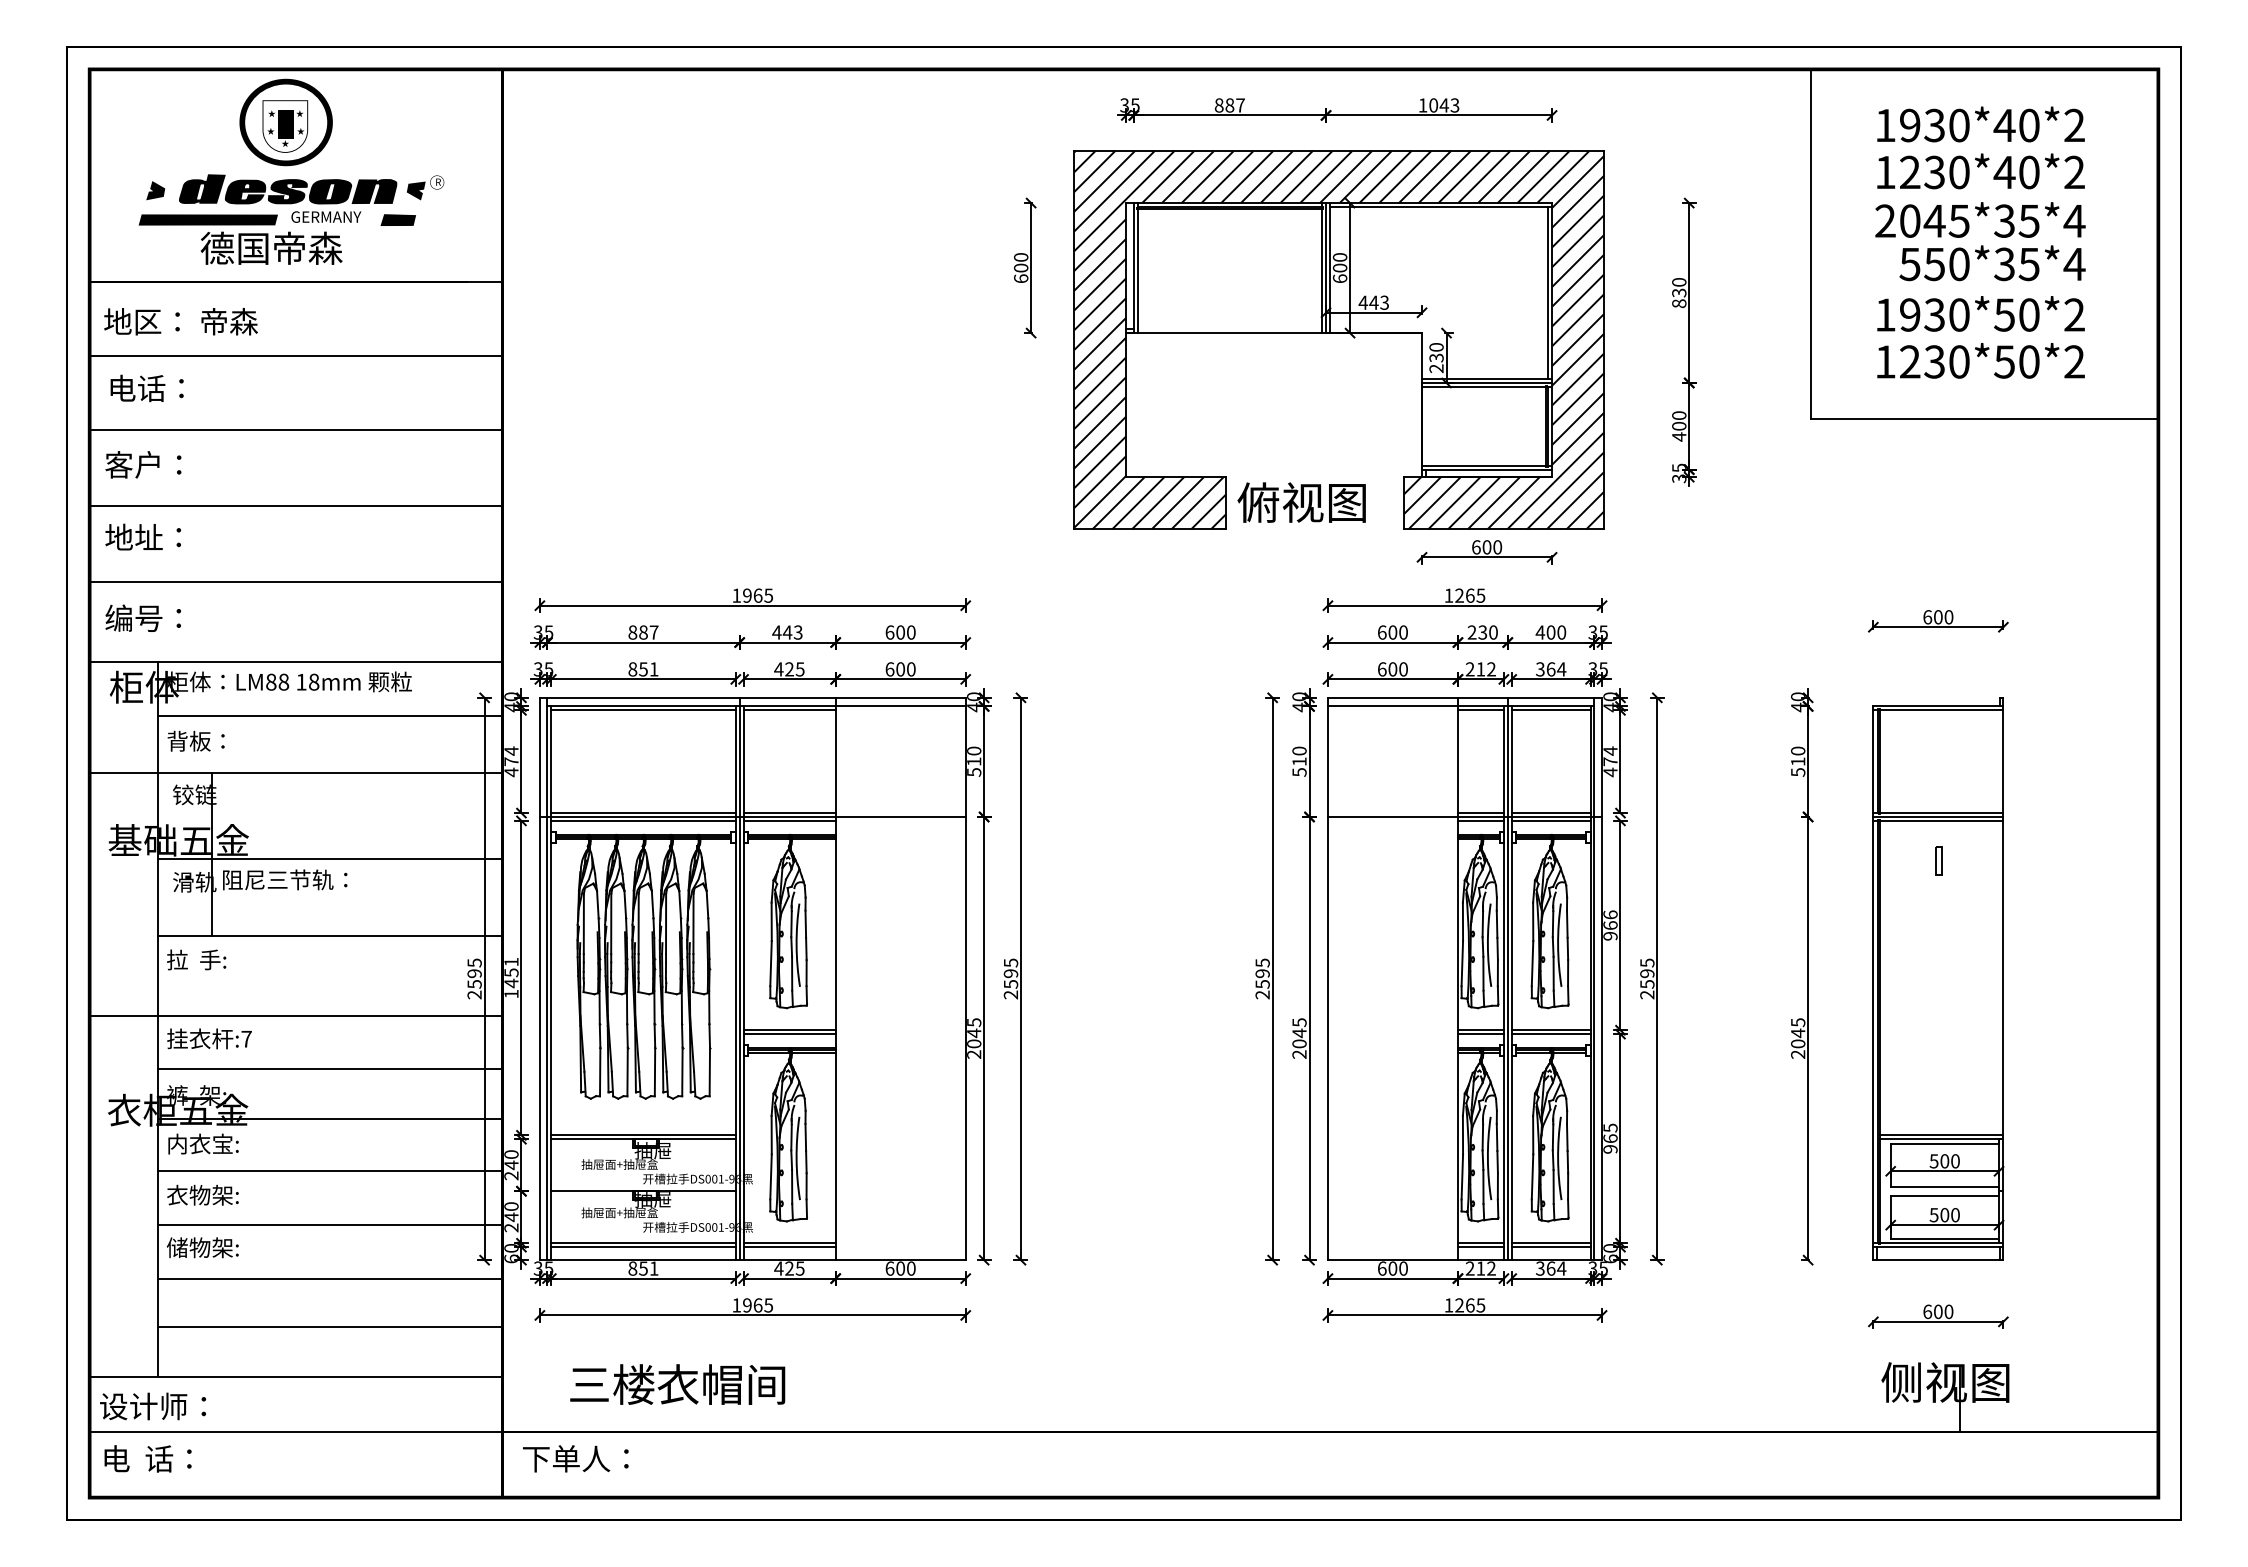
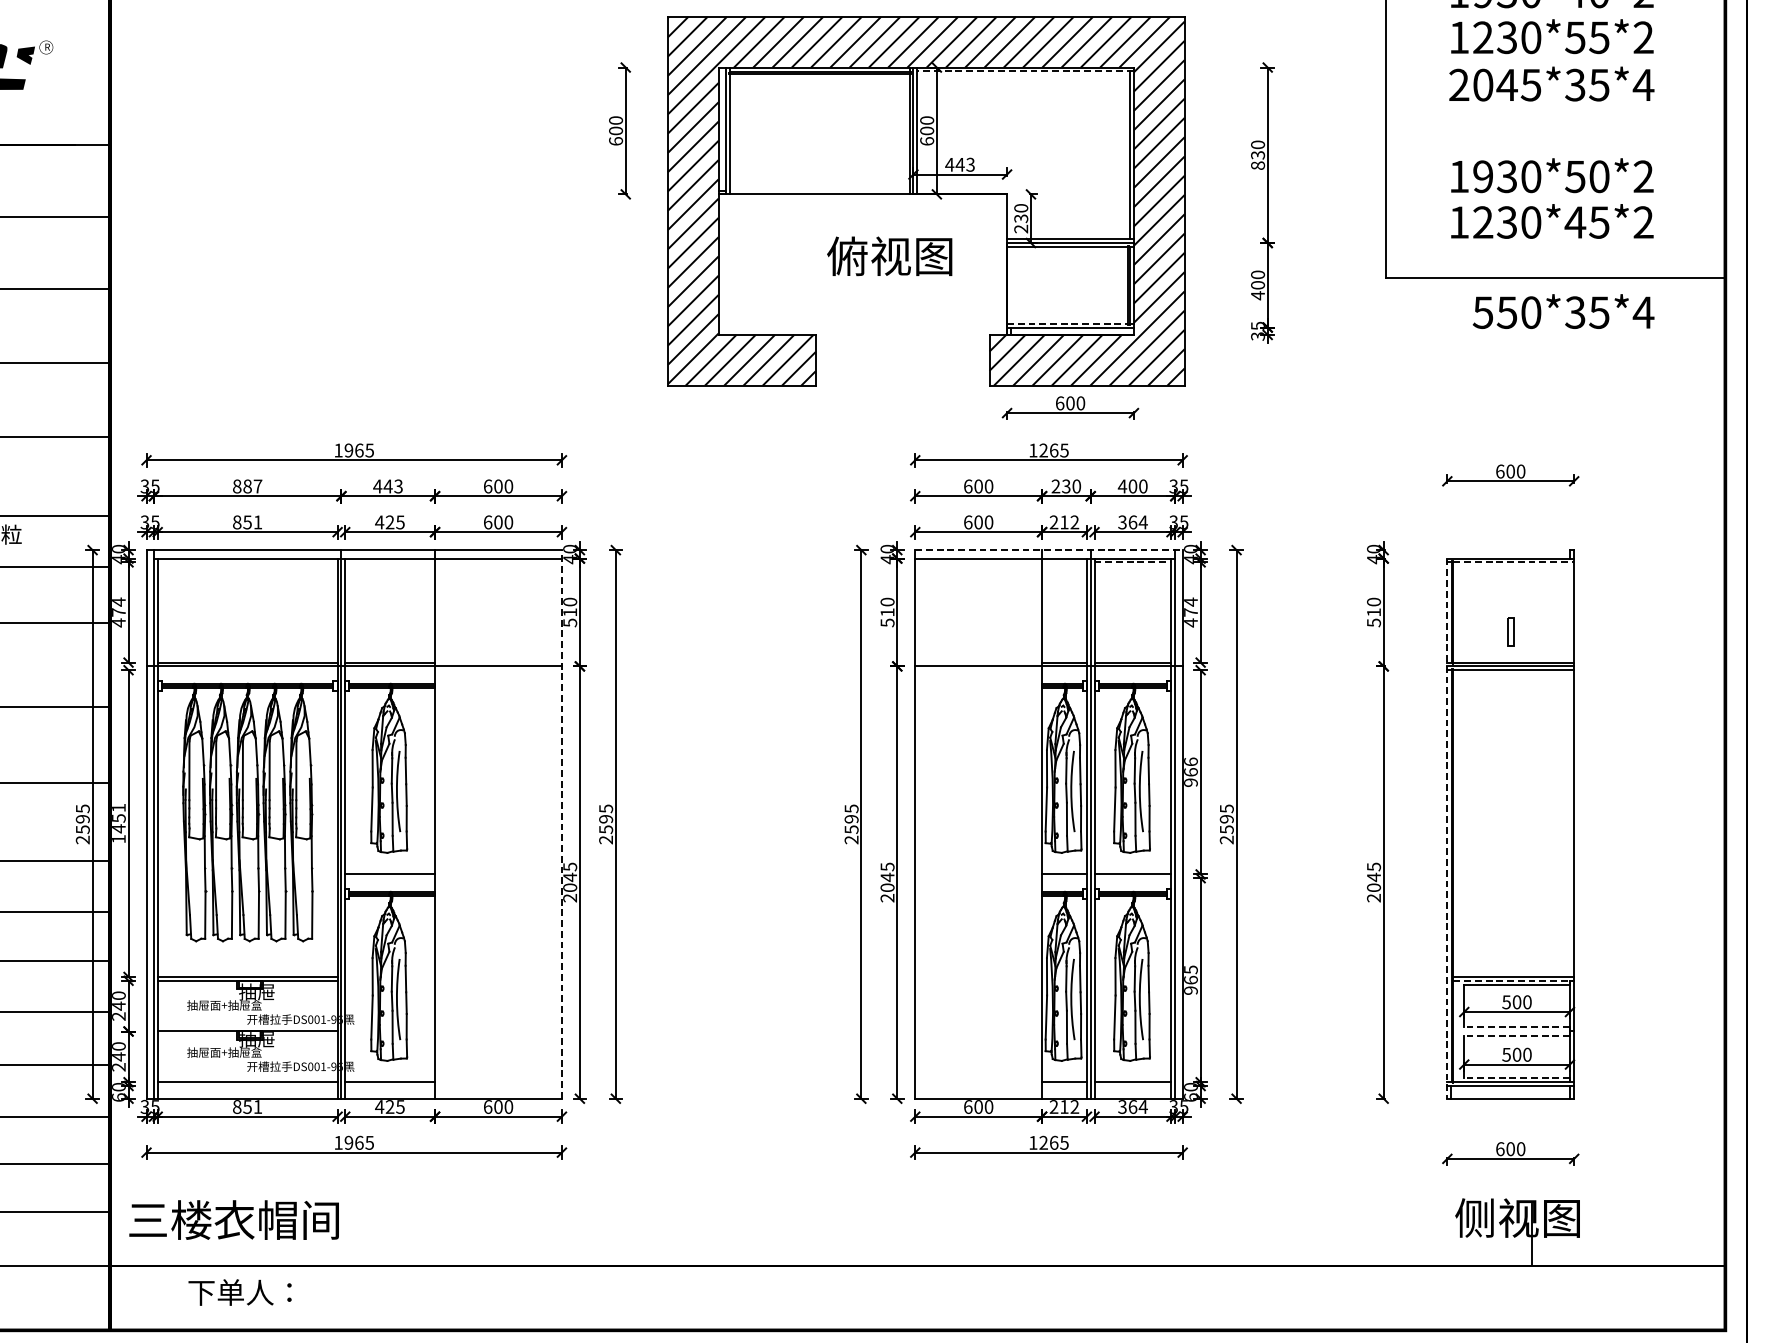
text: (2016, 172) -> (1586, 37), 1230*40*2 -> 1230*55*2
line: (1440, 207) -> (1025, 71), solid -> dashed
text: (1992, 263) -> (1563, 311), moved
text: (2016, 361) -> (1586, 222), 1230*50*2 -> 1230*45*2
line: (1483, 465) -> (1067, 323), solid -> dashed
text: (1301, 502) -> (889, 256), moved
line: (1465, 697) -> (1049, 549), solid -> dashed
line: (643, 710) -> (247, 562), removed
line: (789, 710) -> (390, 562), removed
line: (1480, 710) -> (1064, 562), removed
line: (1551, 710) -> (1133, 562), solid -> dashed
line: (1941, 710) -> (1513, 562), solid -> dashed
line: (643, 820) -> (247, 669), removed
line: (789, 820) -> (390, 669), removed
line: (1480, 820) -> (1064, 669), removed
line: (1550, 820) -> (1132, 669), removed
part: (1938, 860) -> (1510, 631), moved
line: (965, 978) -> (561, 823), solid -> dashed
line: (1873, 983) -> (1447, 828), solid -> dashed
line: (789, 1034) -> (390, 878), removed
line: (1480, 1034) -> (1064, 878), removed
line: (1550, 1034) -> (1132, 878), removed
line: (1941, 1139) -> (1513, 981), solid -> dashed
line: (1944, 1186) -> (1516, 1026), solid -> dashed
line: (1944, 1195) -> (1516, 1035), solid -> dashed
line: (1944, 1238) -> (1516, 1077), solid -> dashed
line: (643, 1247) -> (247, 1086), removed
line: (789, 1247) -> (390, 1086), removed
line: (1480, 1247) -> (1064, 1086), removed
line: (1550, 1247) -> (1132, 1086), removed
text: (677, 1384) -> (233, 1220), moved
text: (575, 1458) -> (239, 1292), moved

